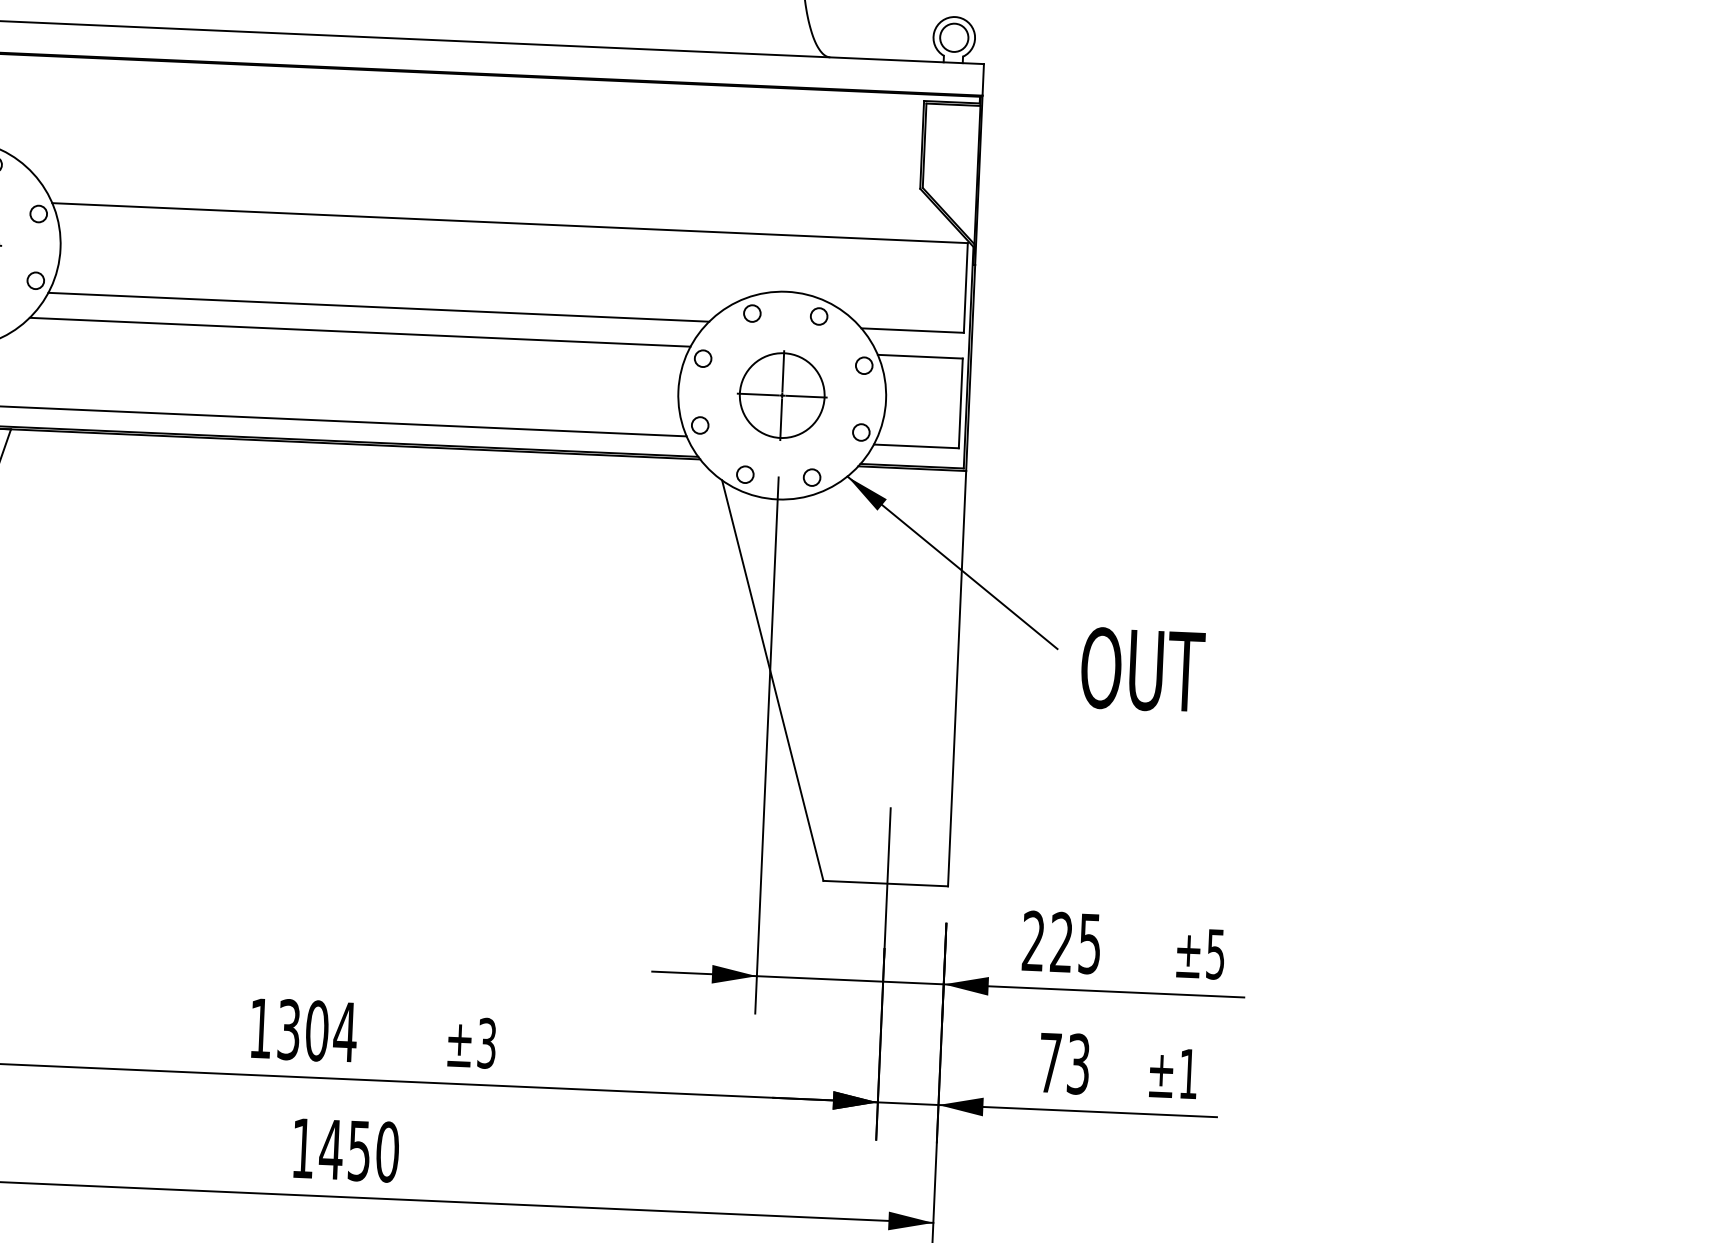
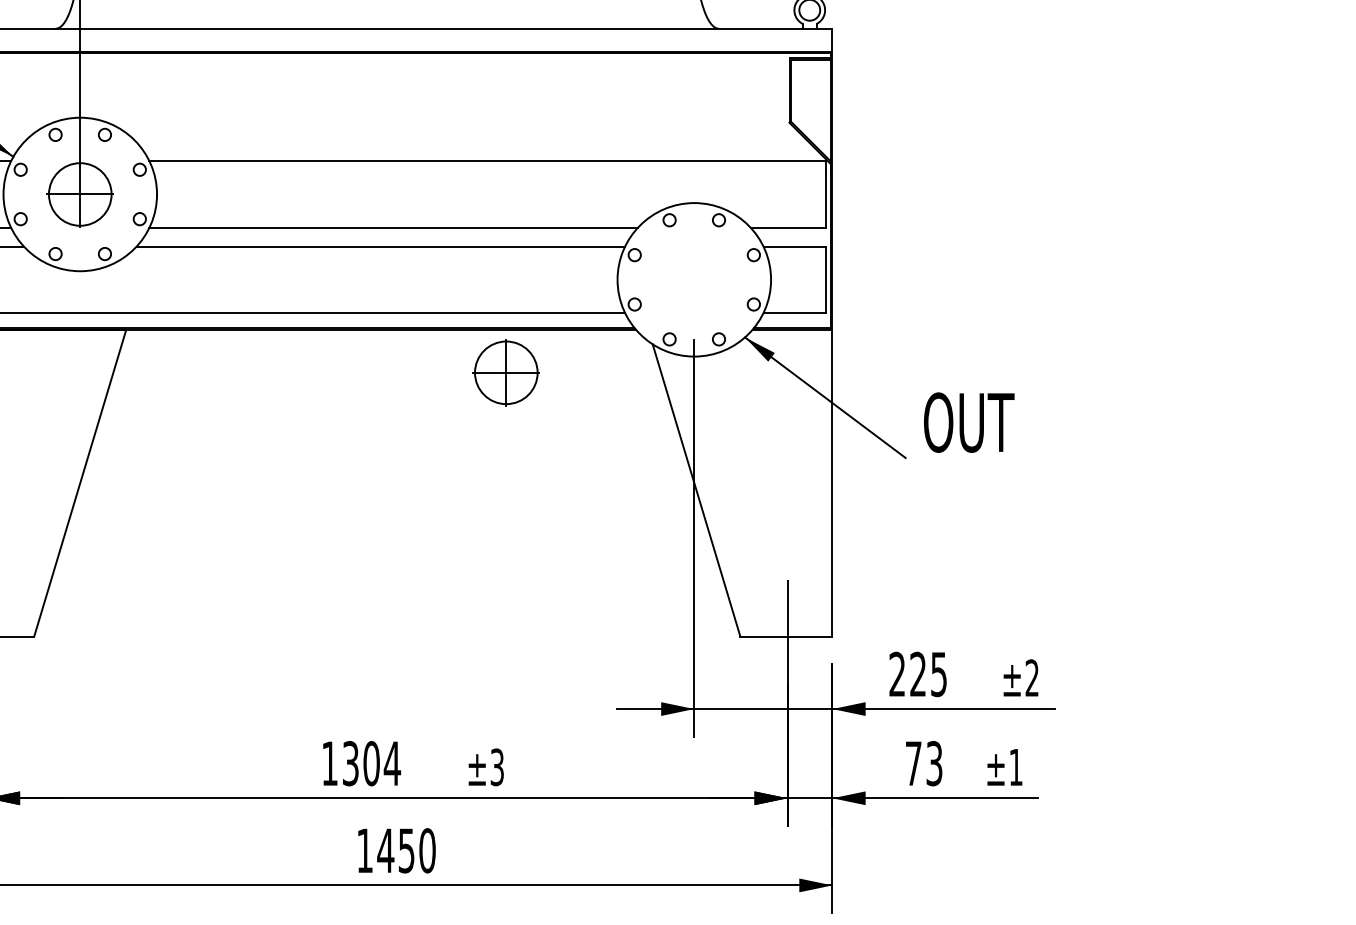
part: (781, 395) -> (505, 372), moved
text: (1143, 669) -> (969, 422), moved
text: (1214, 953) -> (1031, 677), ±5 -> ±2

